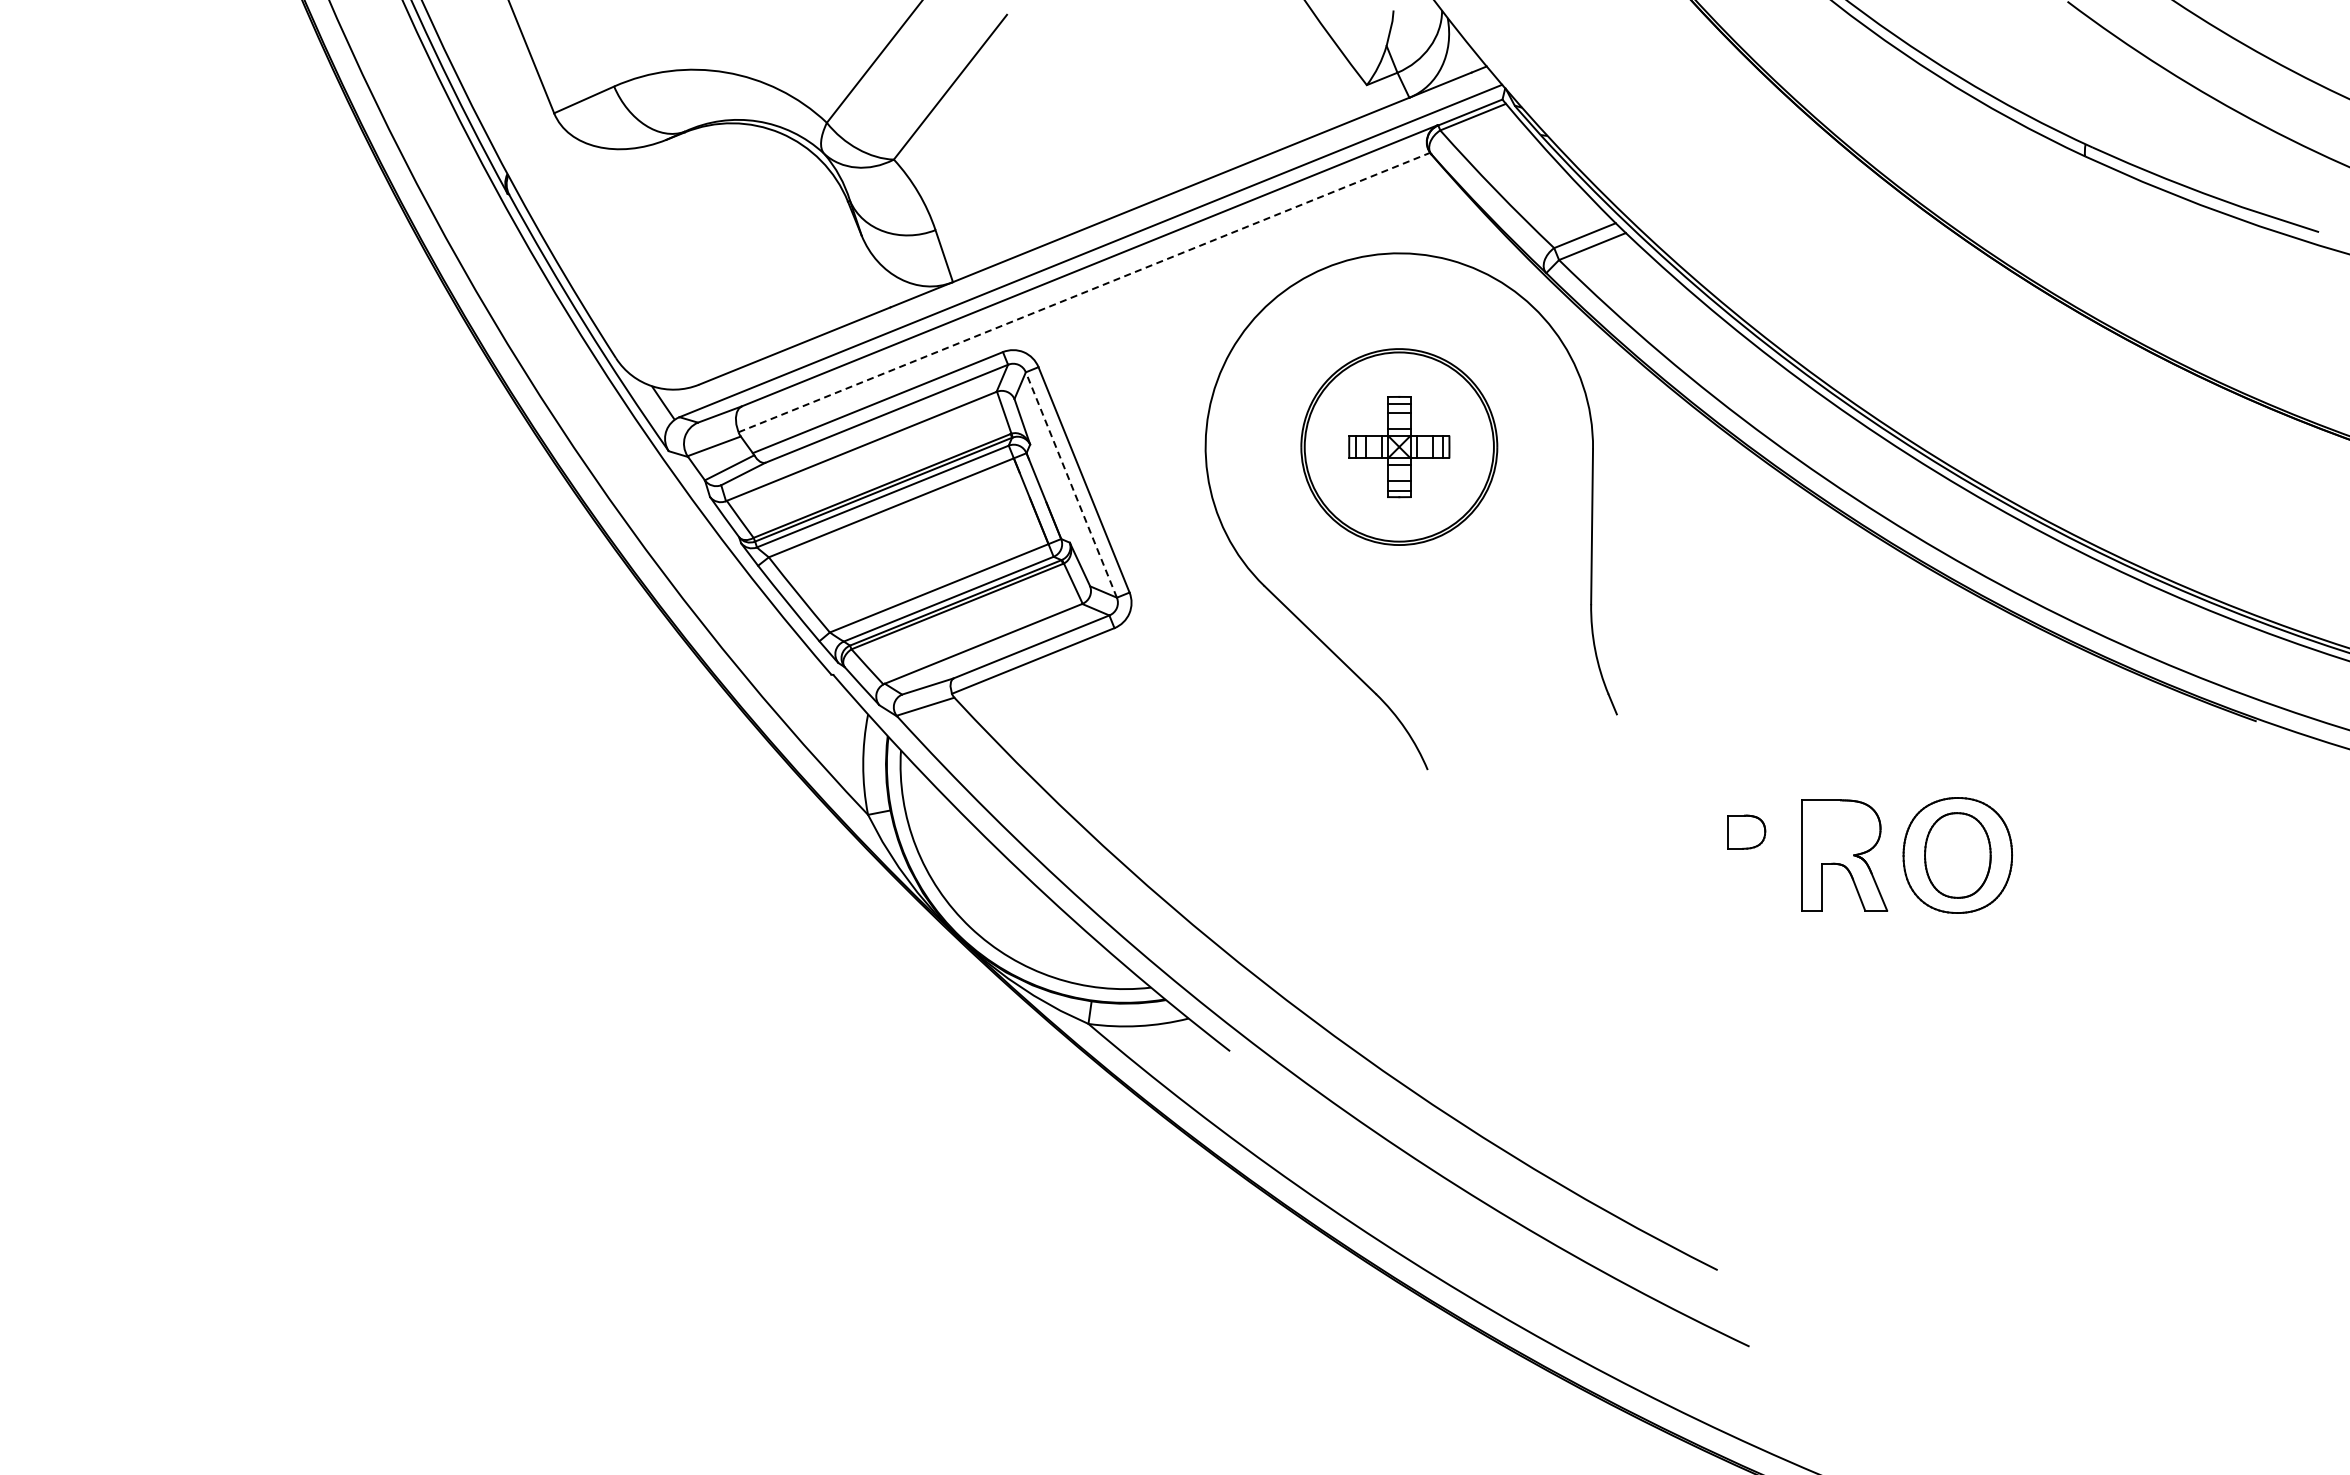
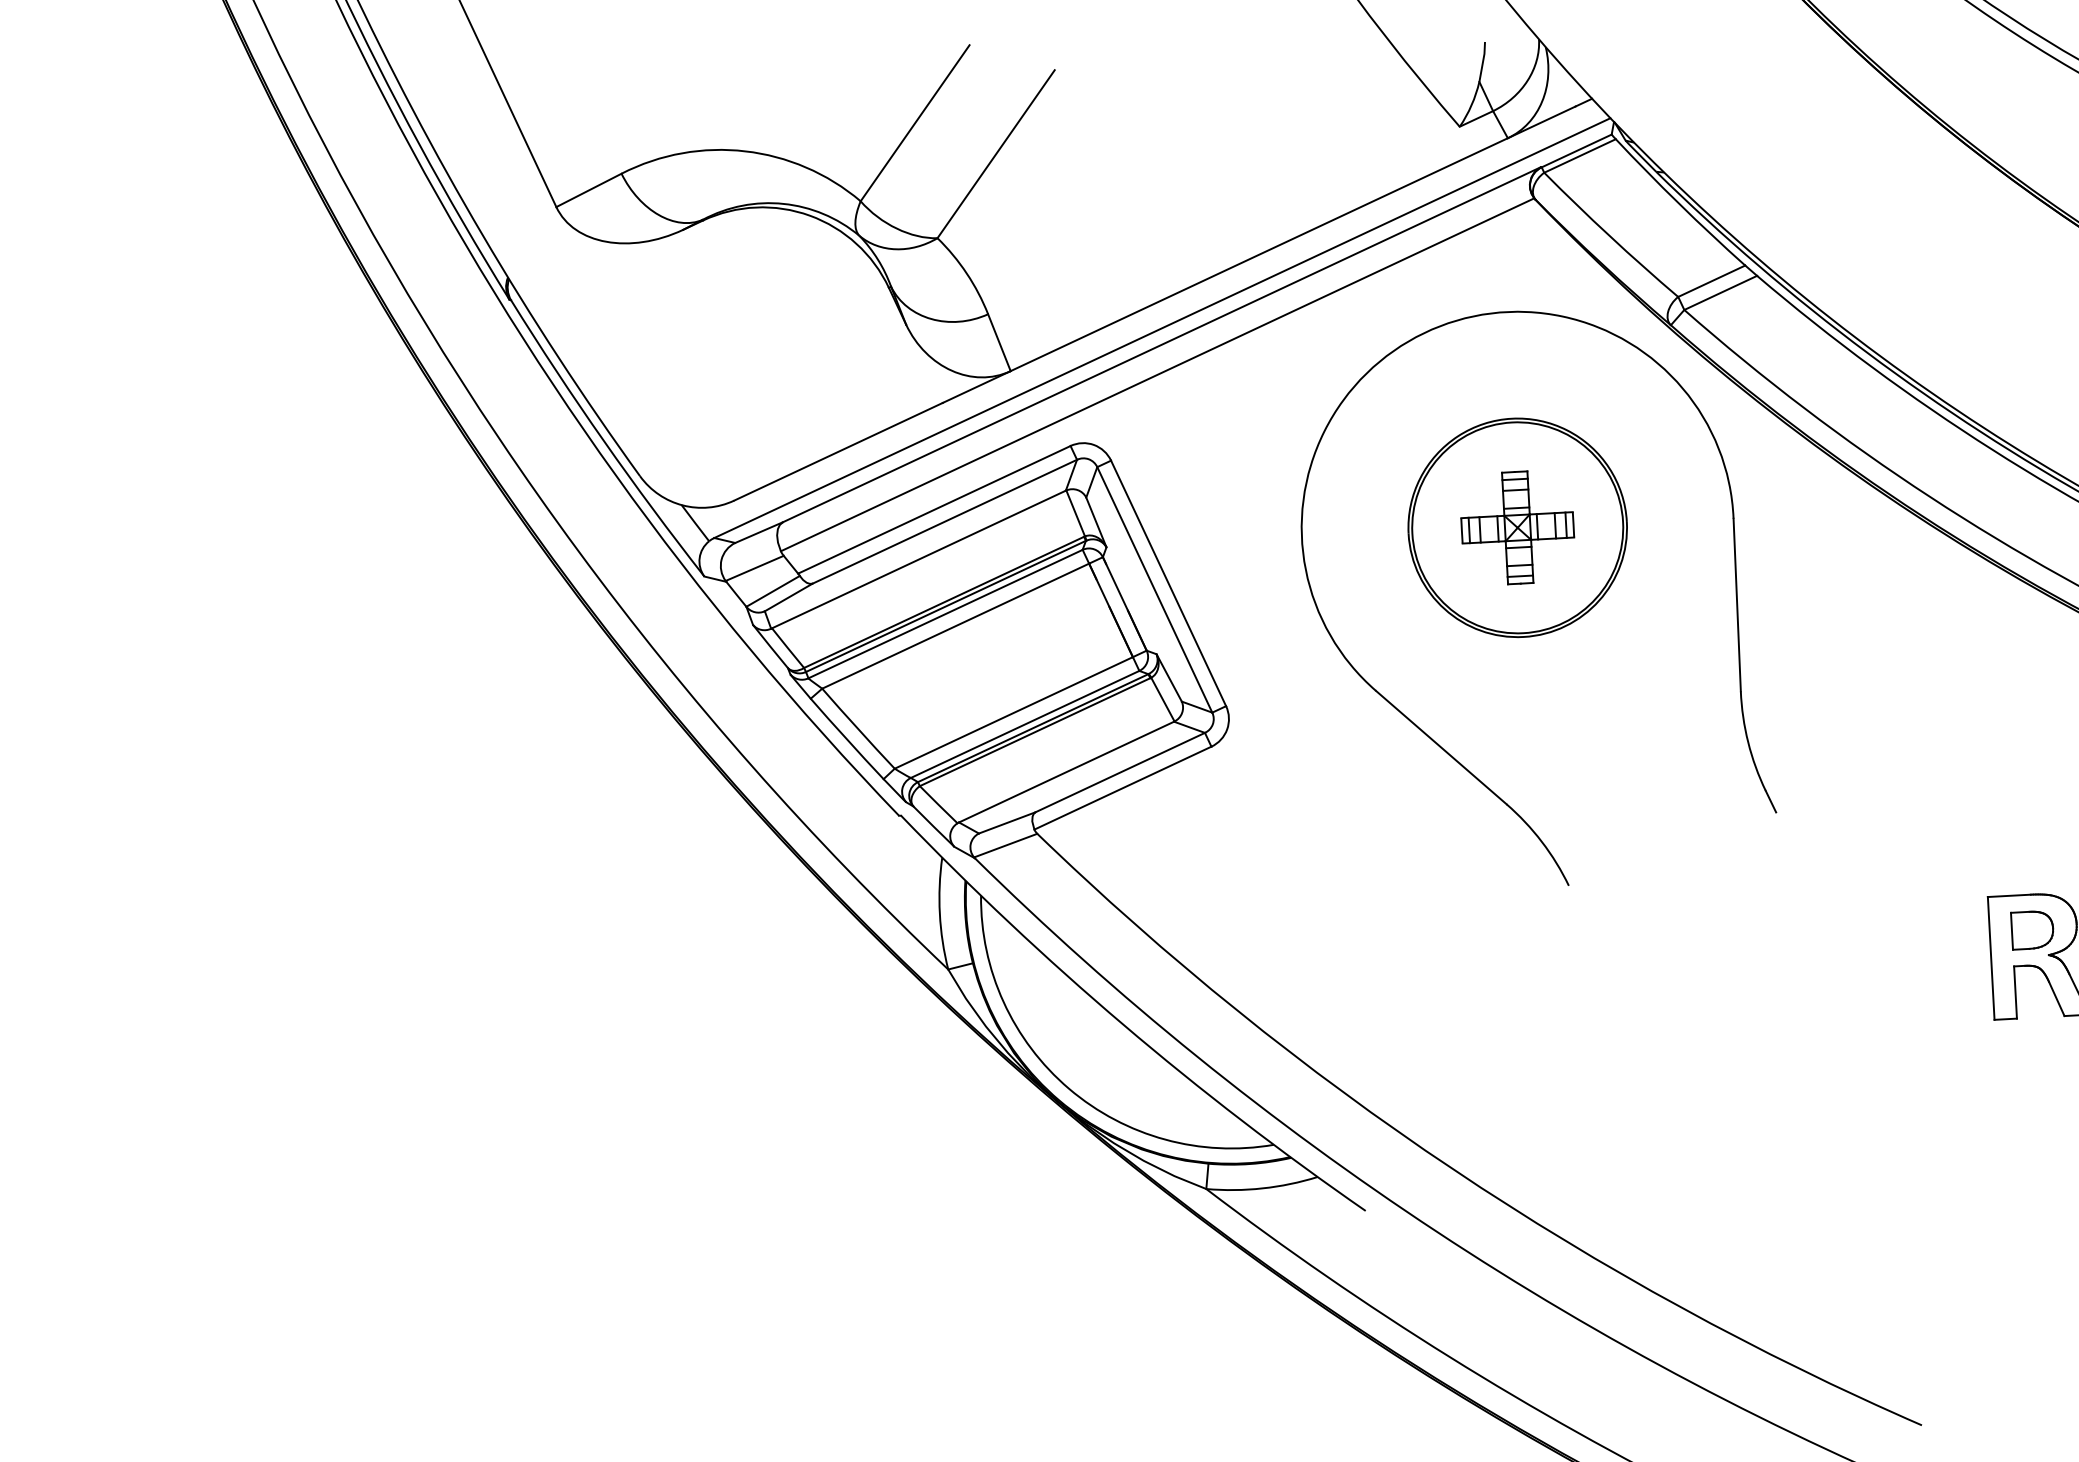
line: (1084, 292) -> (1157, 374), dashed -> solid
line: (1071, 485) -> (1154, 590), dashed -> solid
part: (1746, 831) -> (2032, 929), moved

